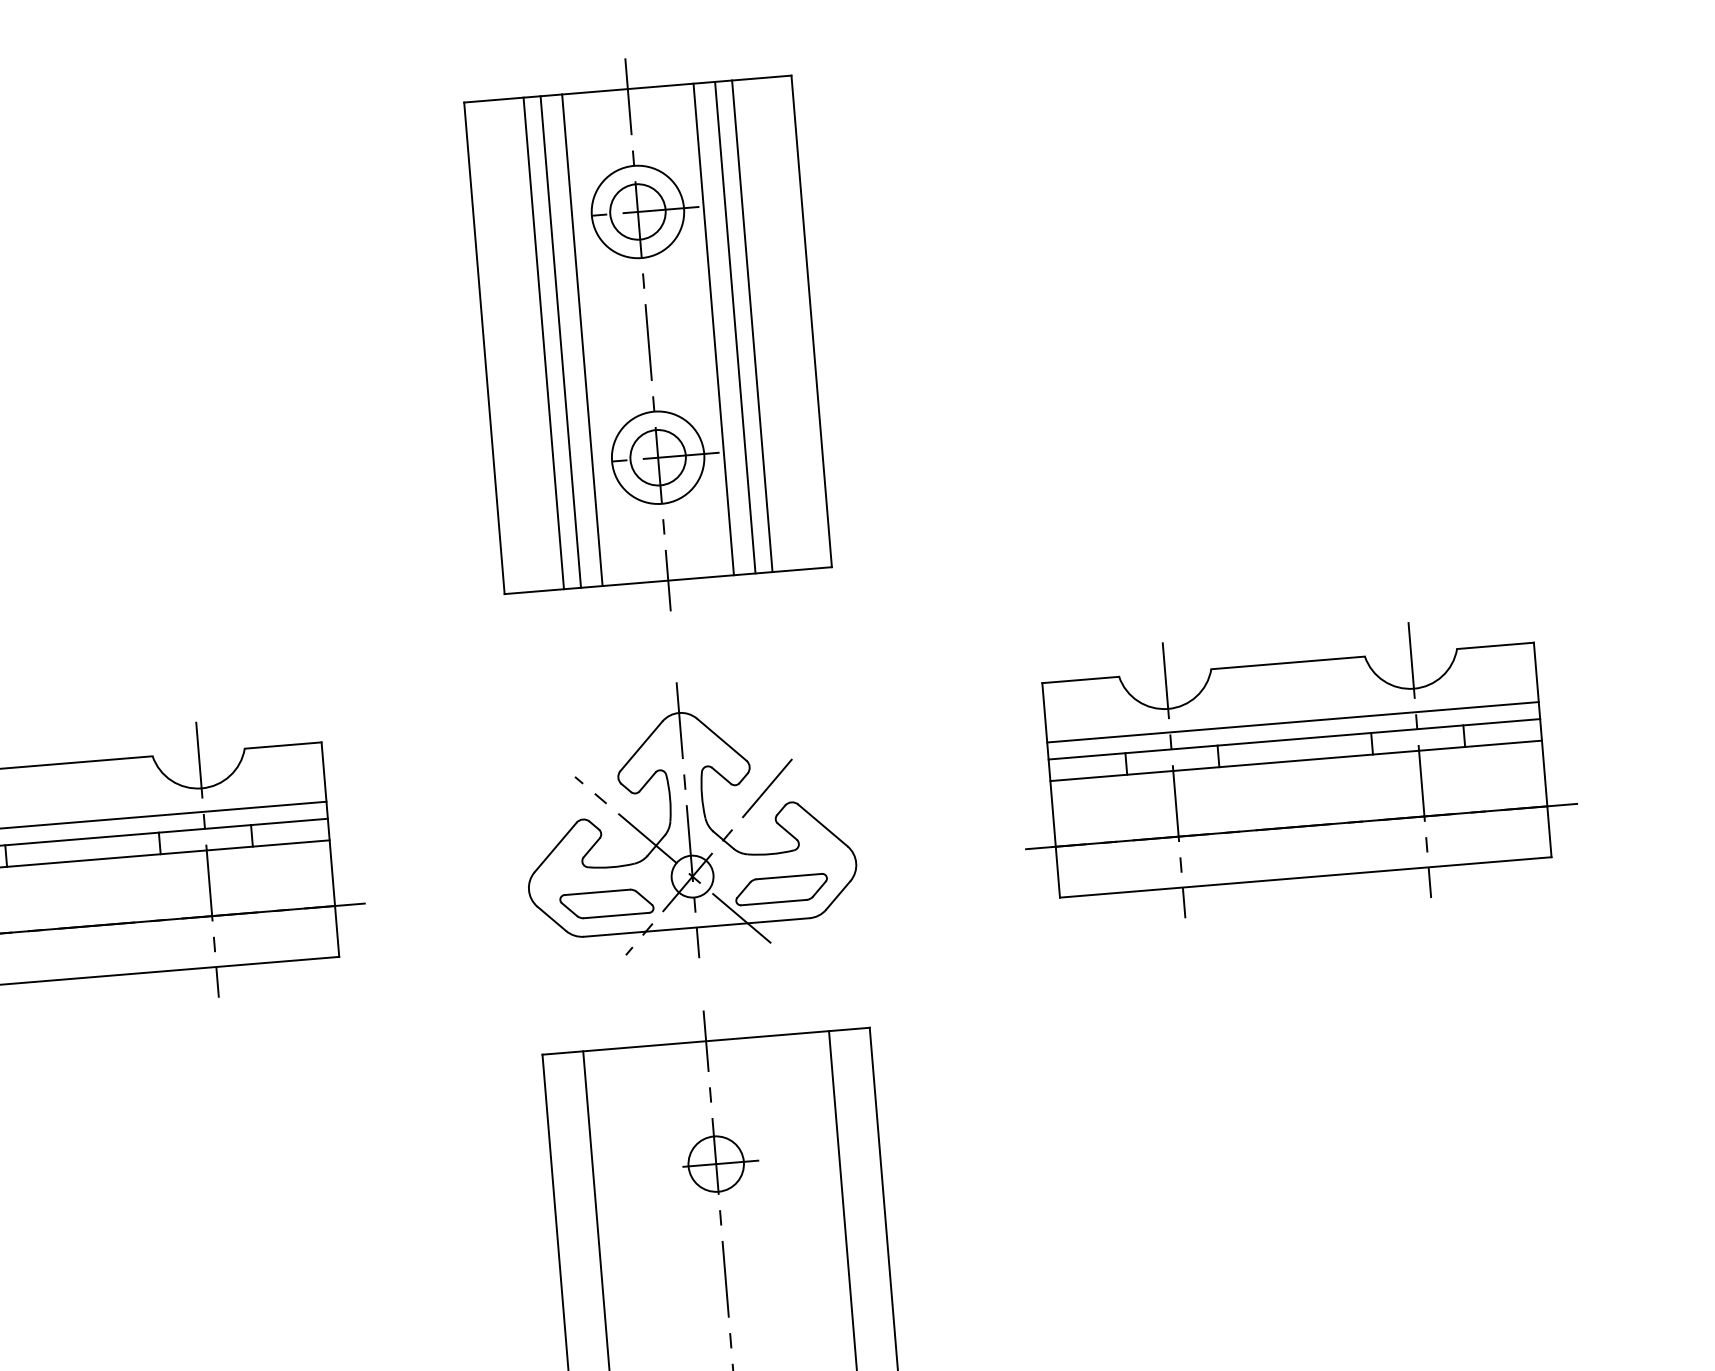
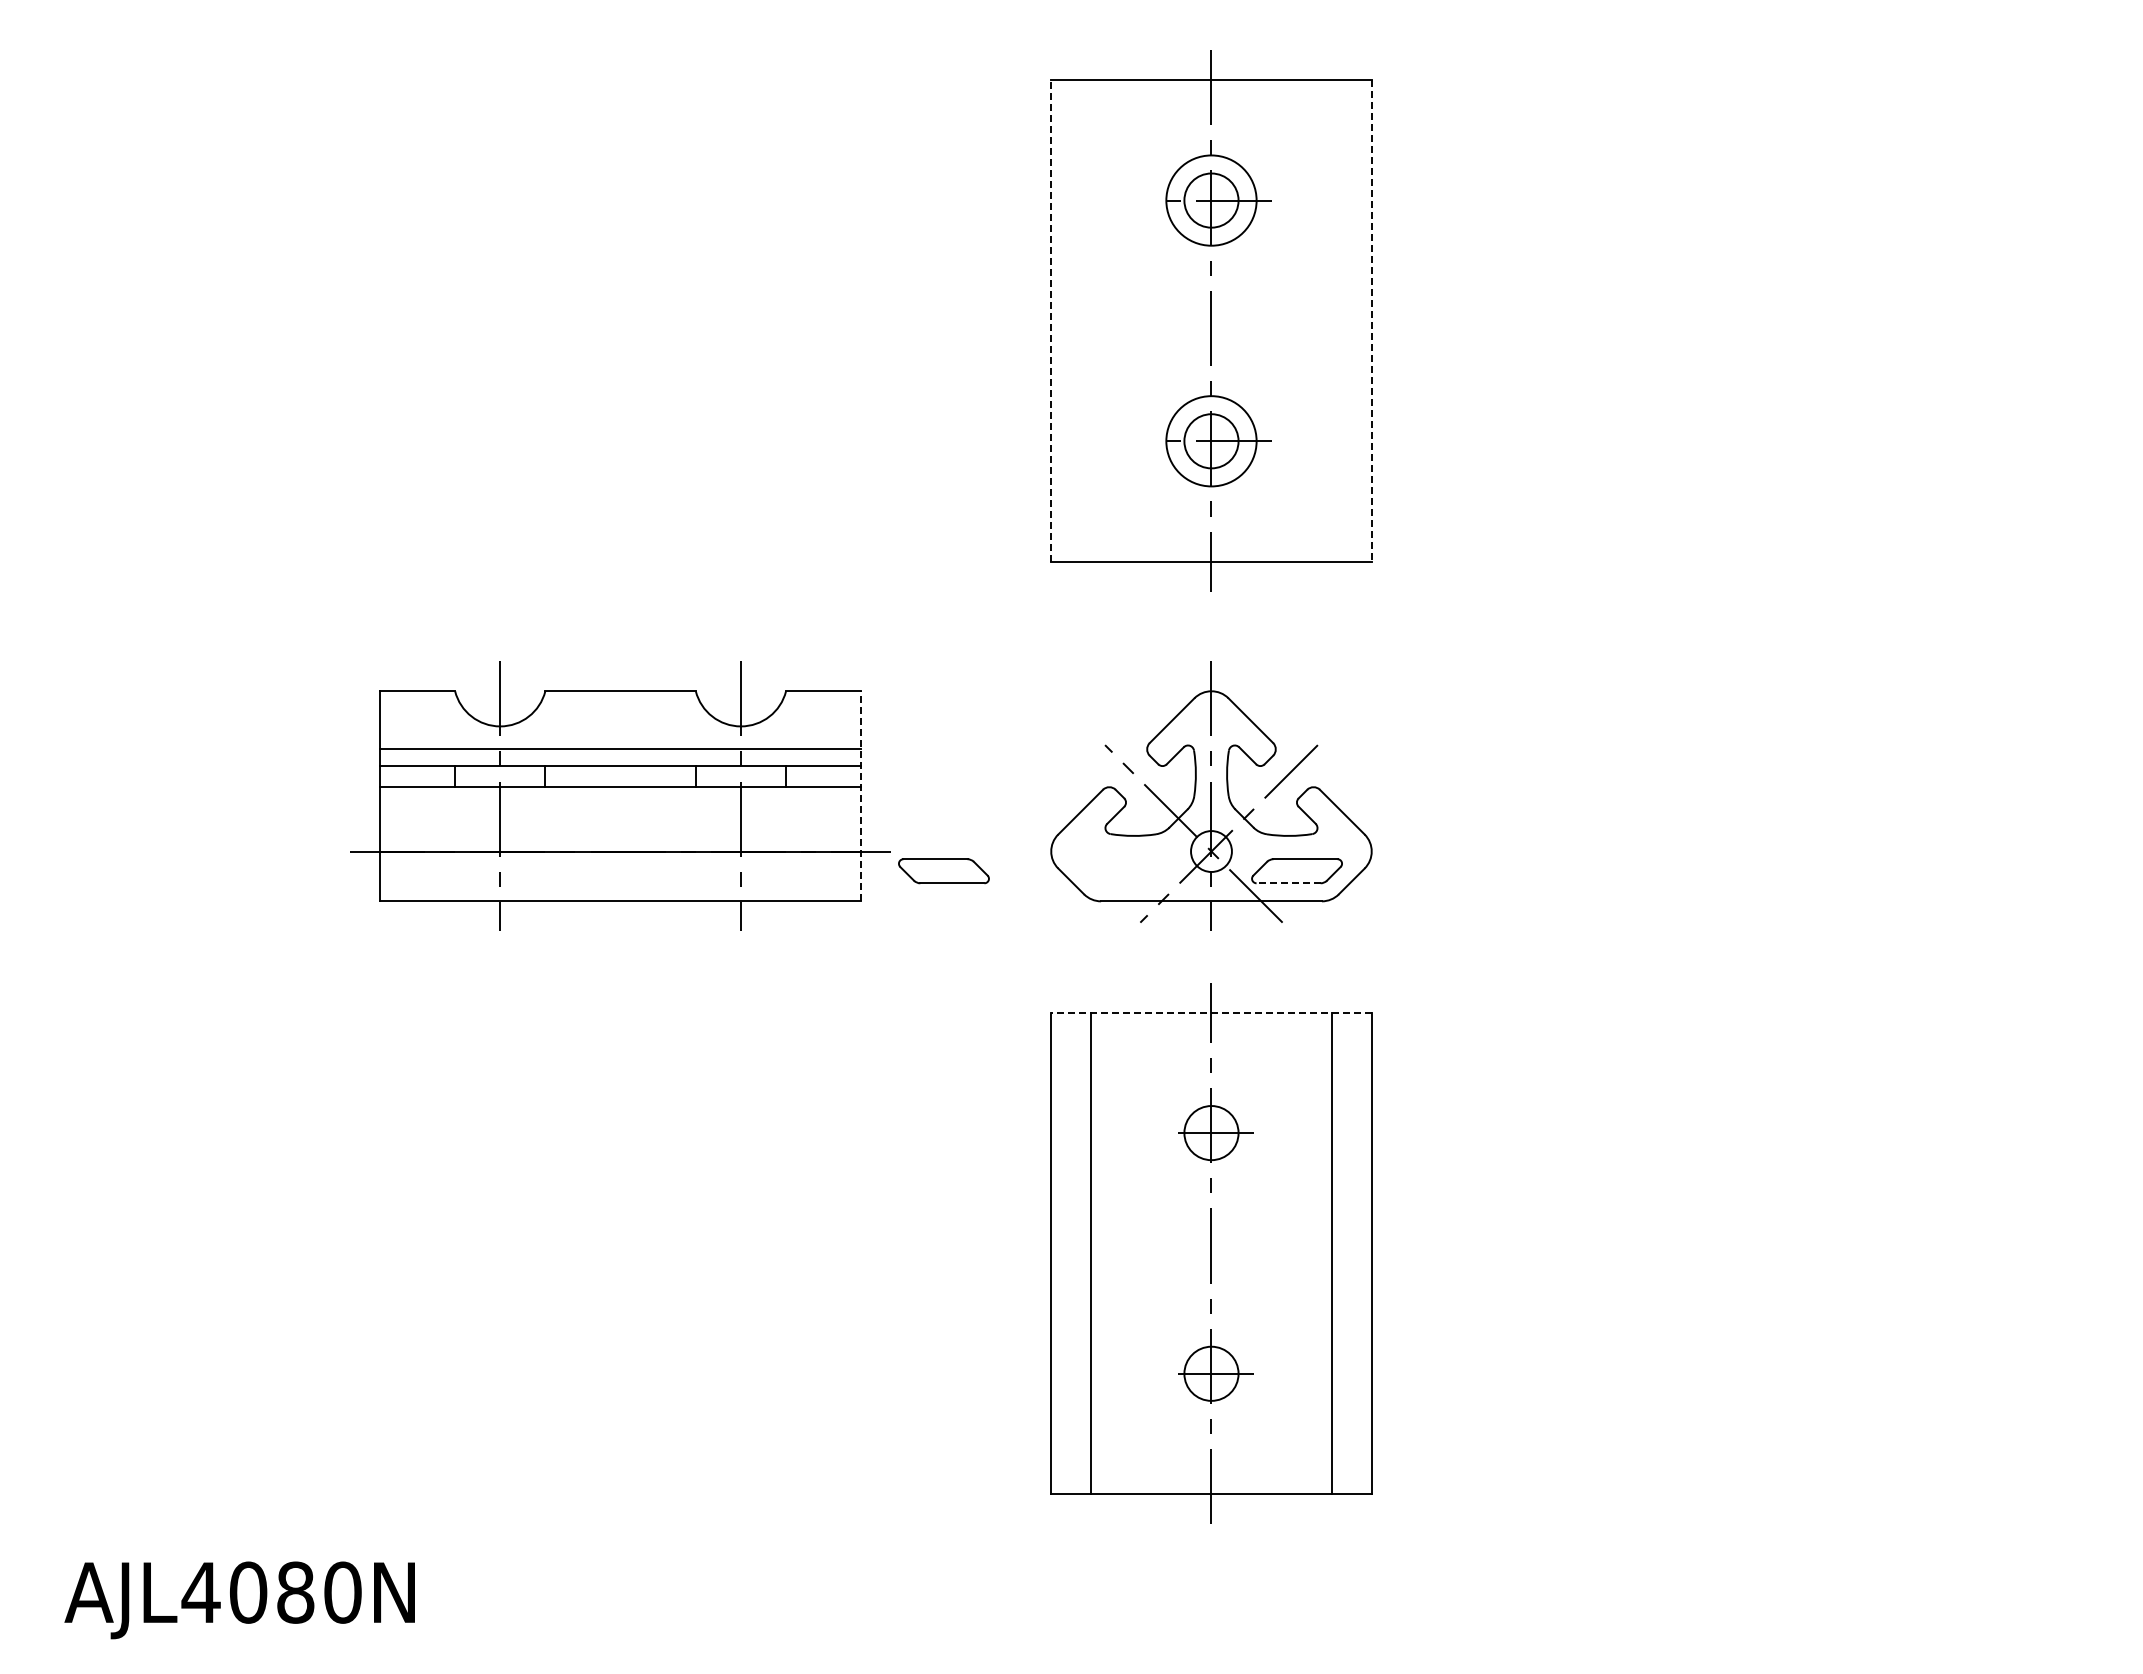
line: (811, 320) -> (1371, 320), solid -> dashed
line: (752, 325) -> (1313, 320), removed
line: (734, 327) -> (1296, 320), removed
line: (713, 329) -> (1275, 320), removed
line: (582, 339) -> (1147, 320), removed
line: (561, 341) -> (1126, 320), removed
line: (543, 342) -> (1109, 320), removed
line: (484, 347) -> (1051, 320), solid -> dashed
part: (1296, 769) -> (1807, 795), removed
line: (330, 848) -> (861, 795), solid -> dashed
line: (773, 902) -> (1288, 883), solid -> dashed
part: (606, 904) -> (943, 871), moved
line: (705, 1041) -> (1210, 1012), solid -> dashed

